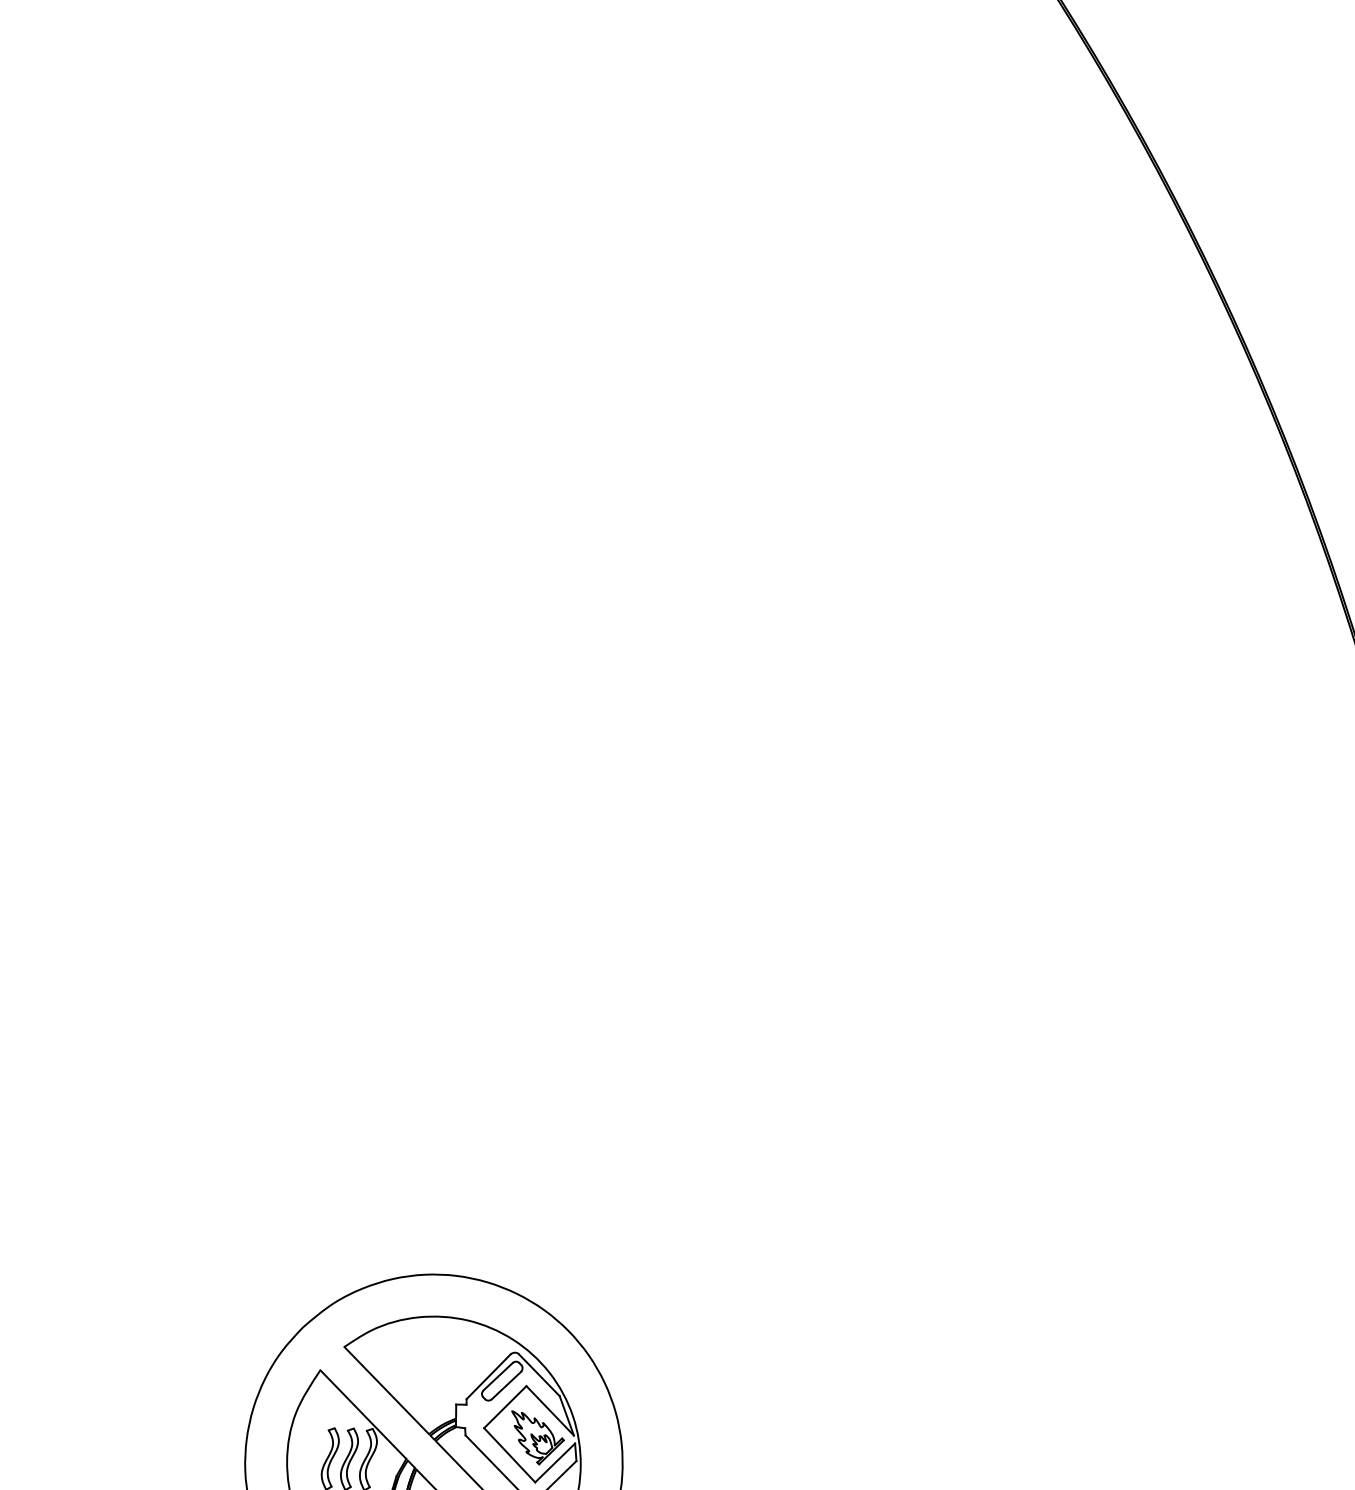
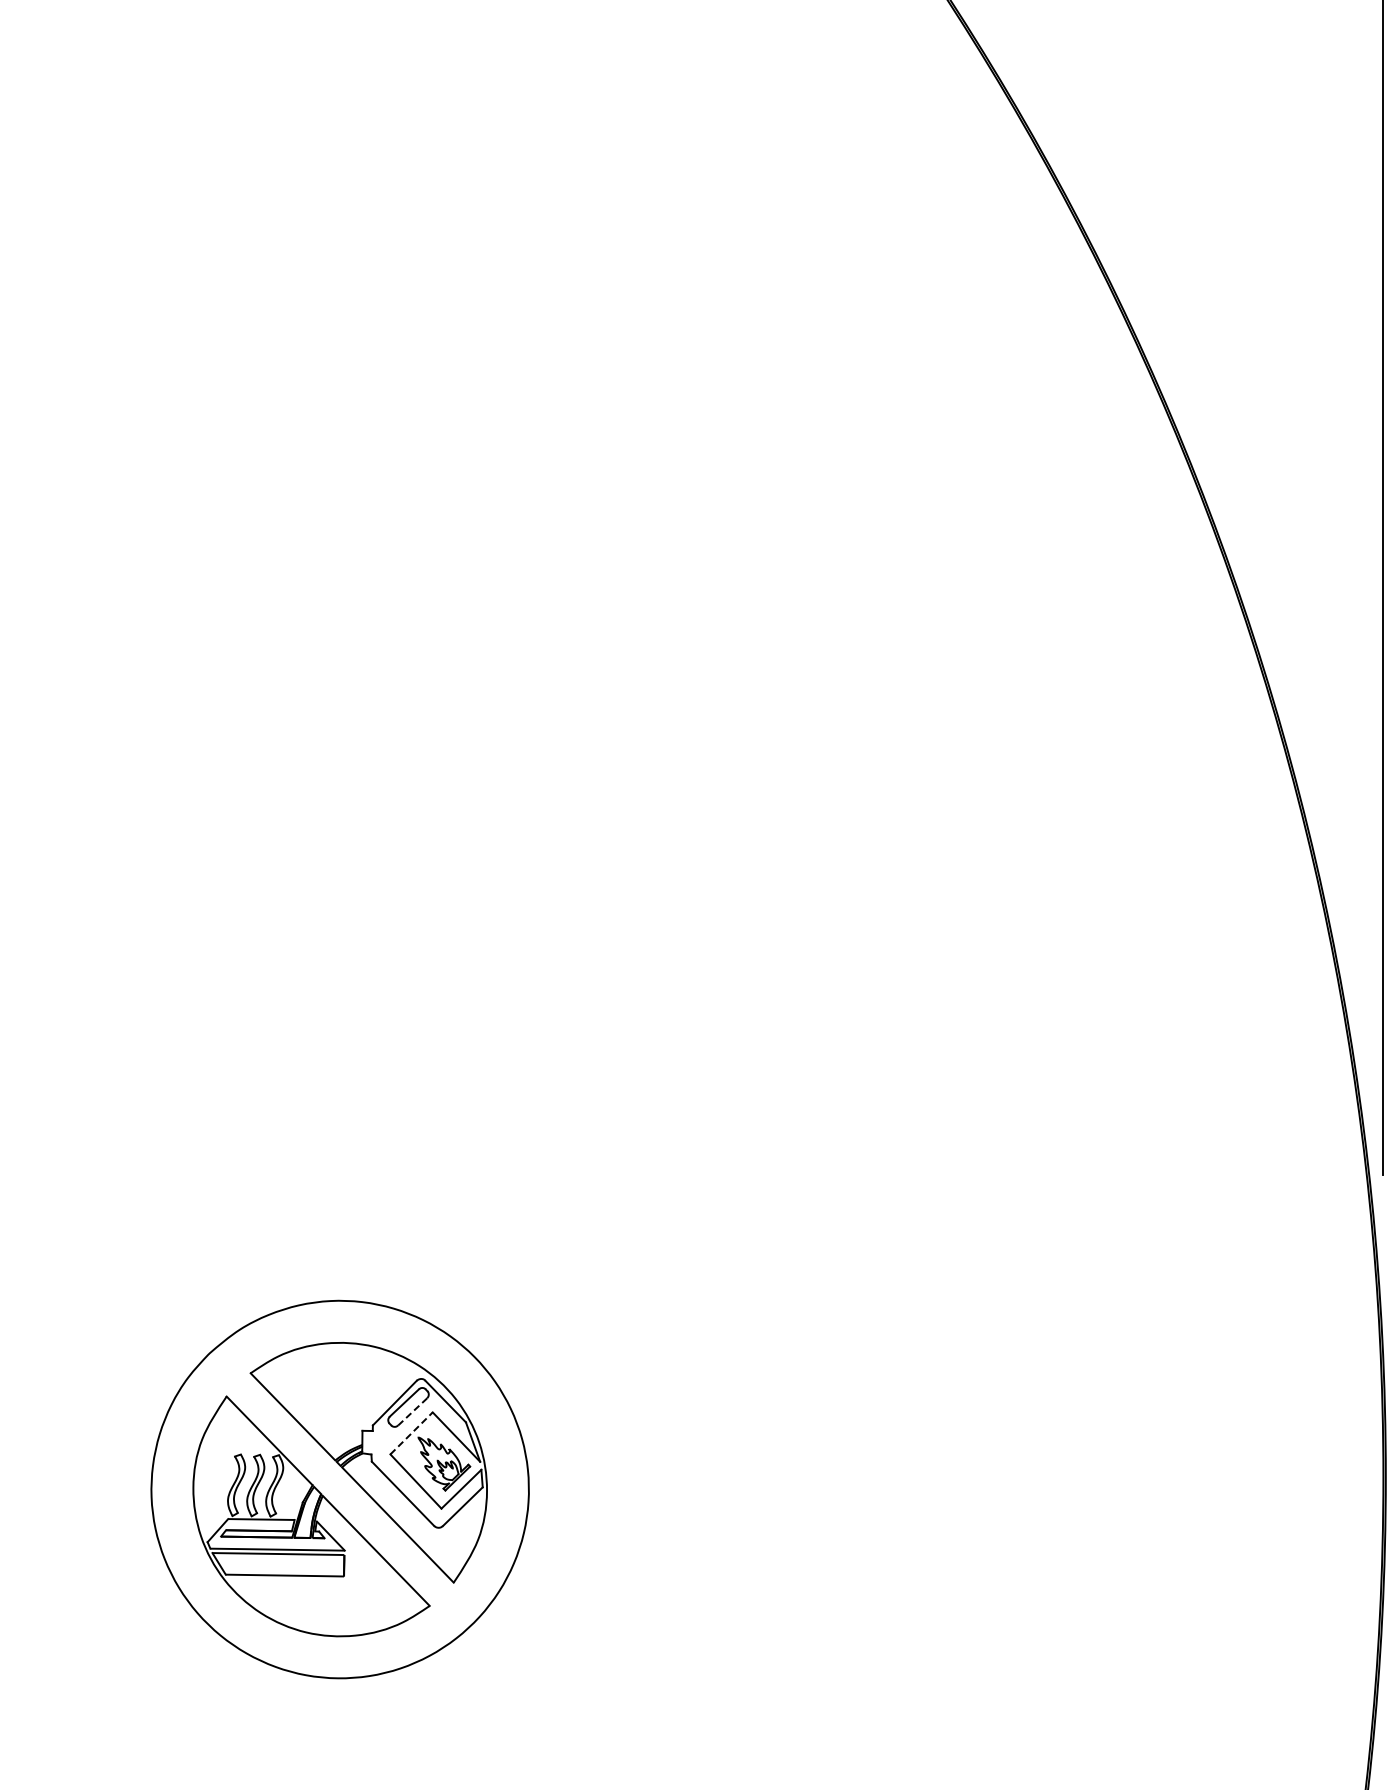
line: (506, 1385) -> (412, 1411), solid -> dashed
line: (505, 1407) -> (411, 1433), solid -> dashed

